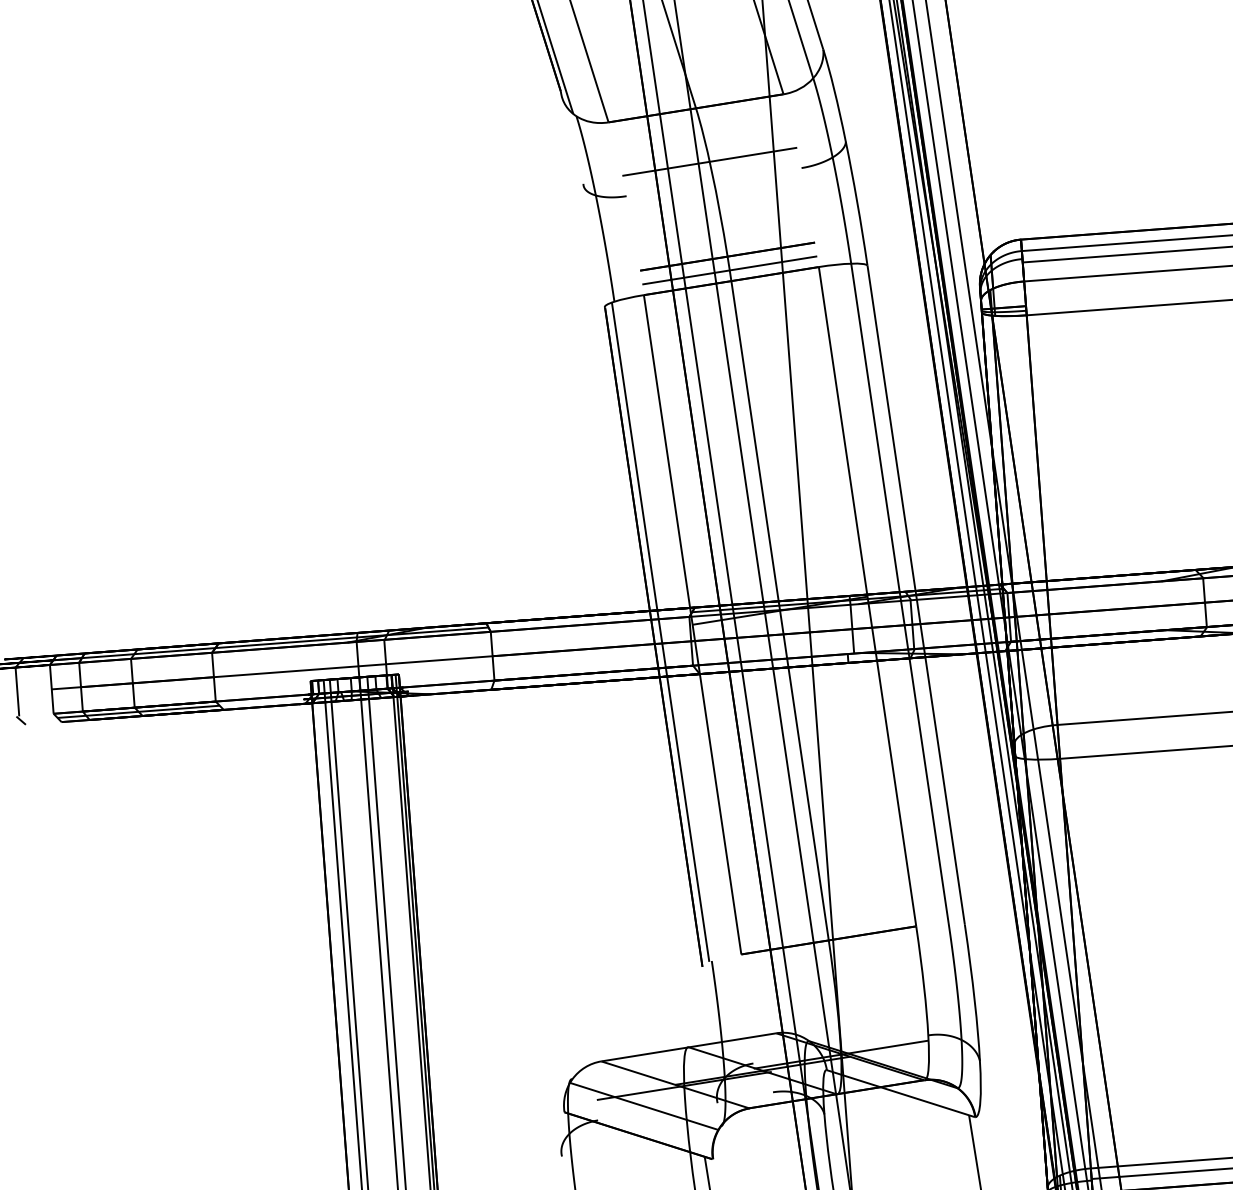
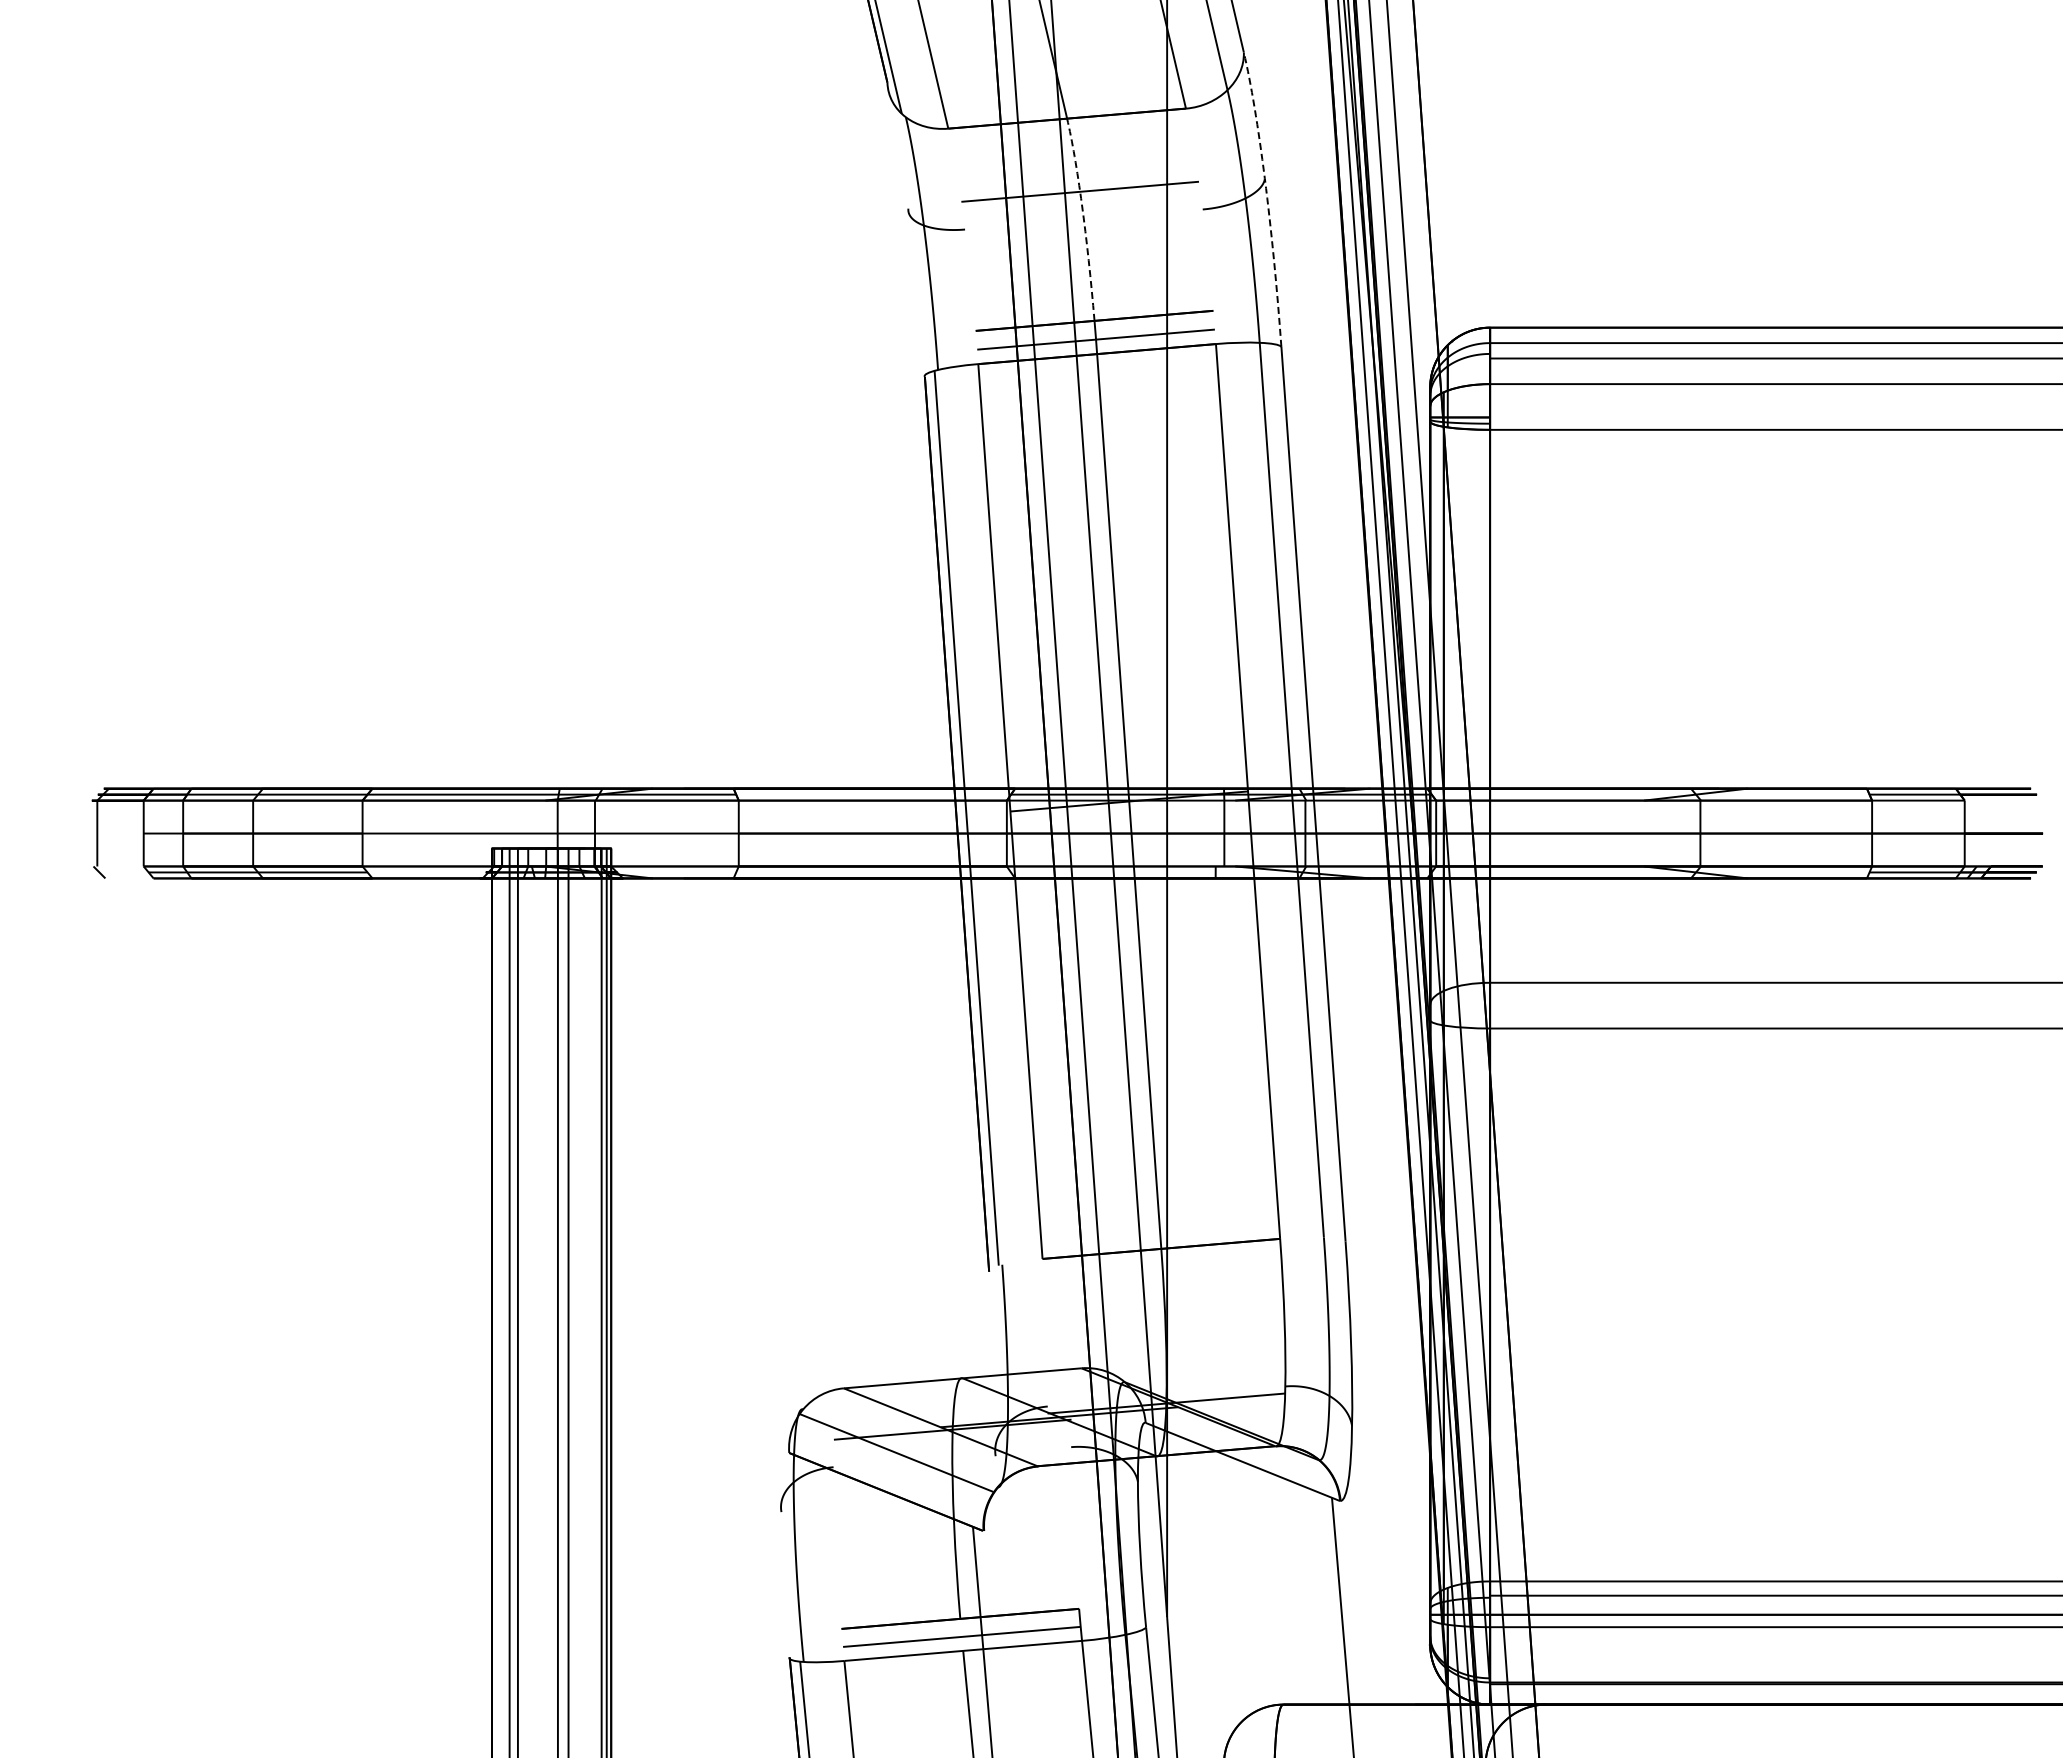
arc: (848, 154) -> (1266, 195), solid -> dashed
arc: (713, 180) -> (1083, 217), solid -> dashed

